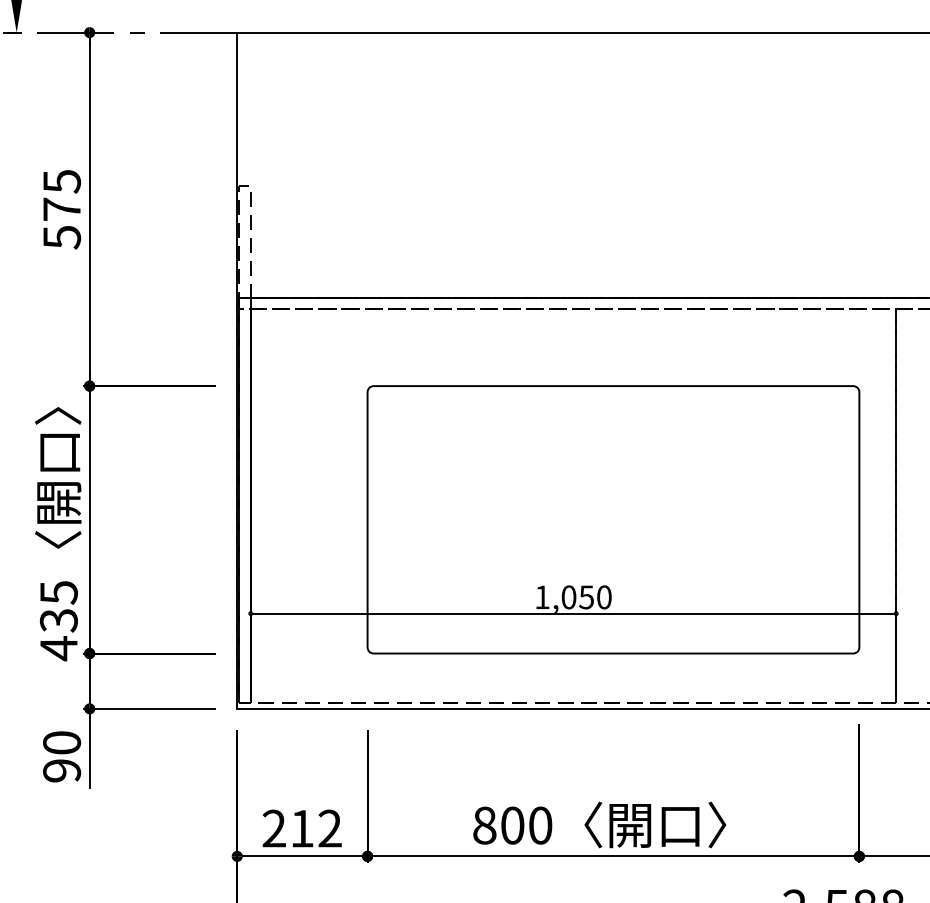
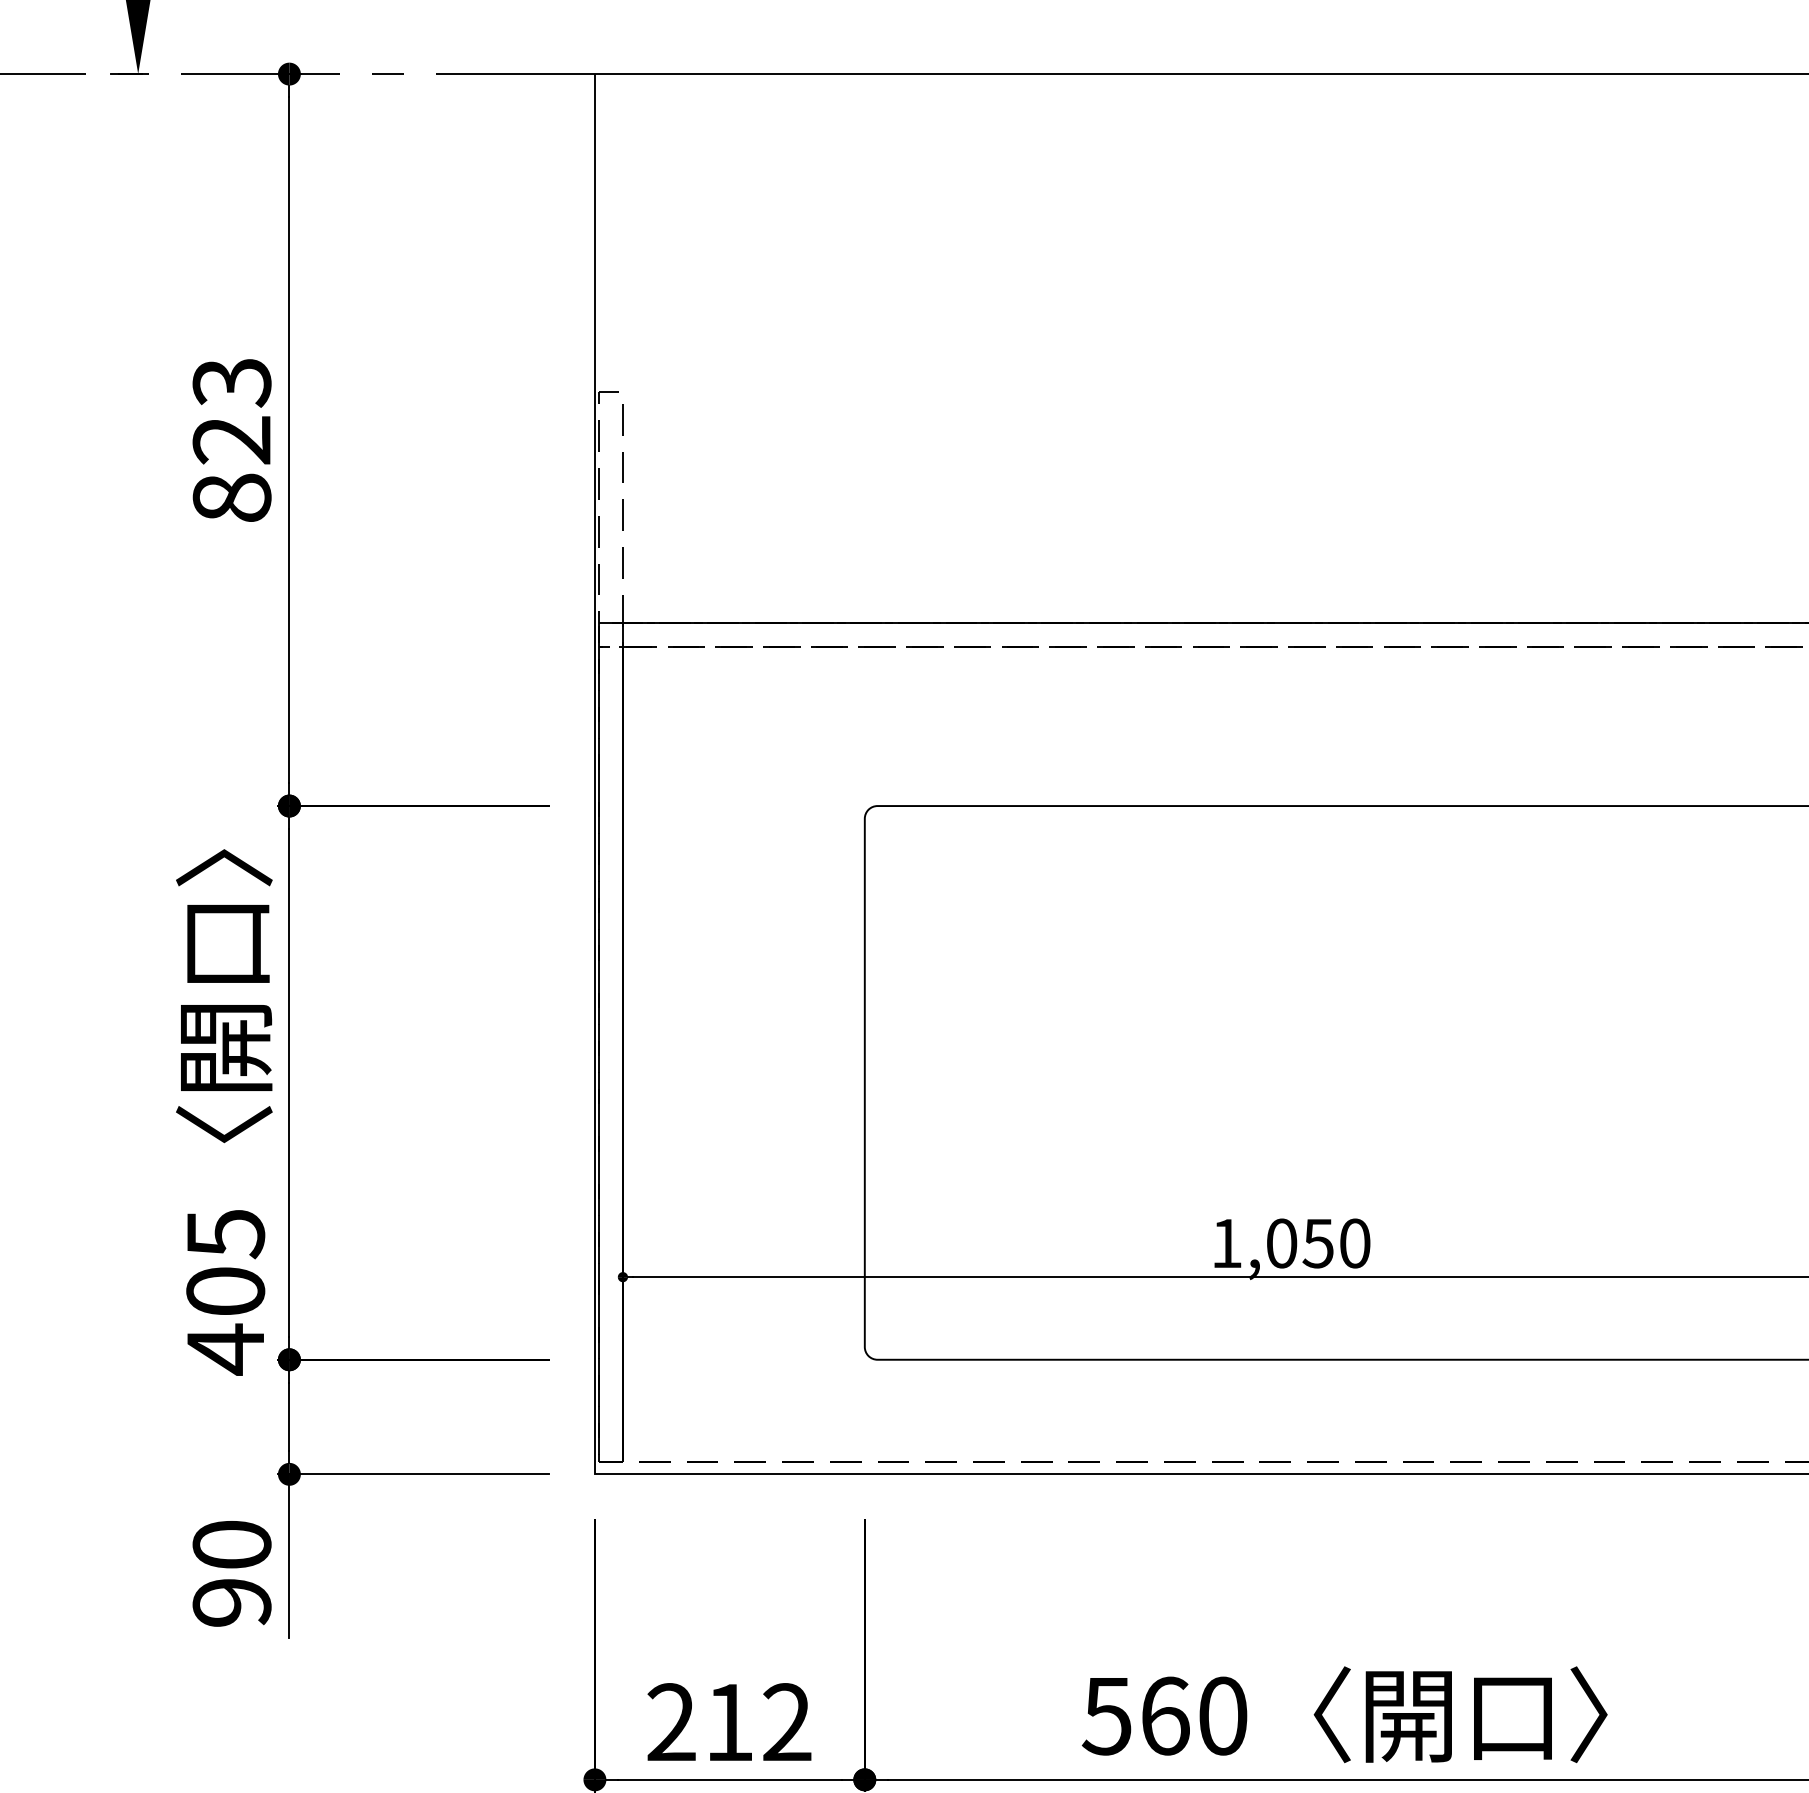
text: (61, 209) -> (231, 440), 575 -> 823
text: (58, 620) -> (224, 1291), 435 -> 405
text: (498, 825) -> (1135, 1715), 800 -> 560

